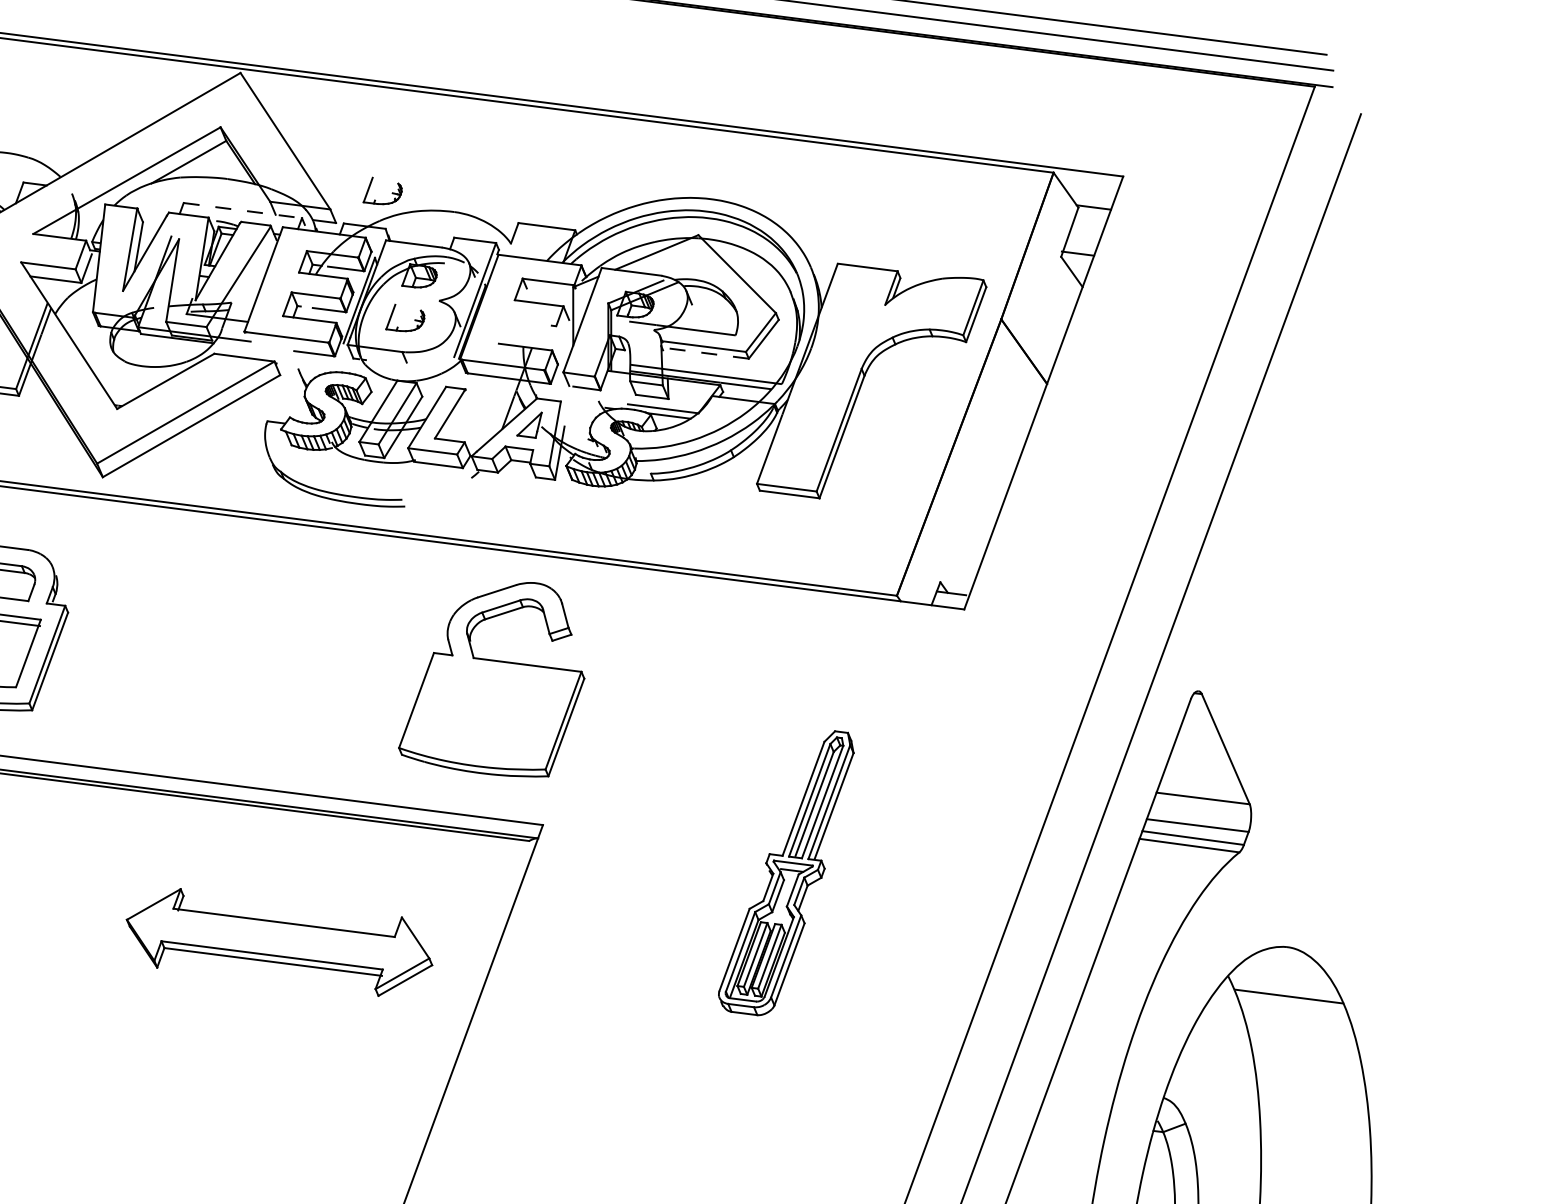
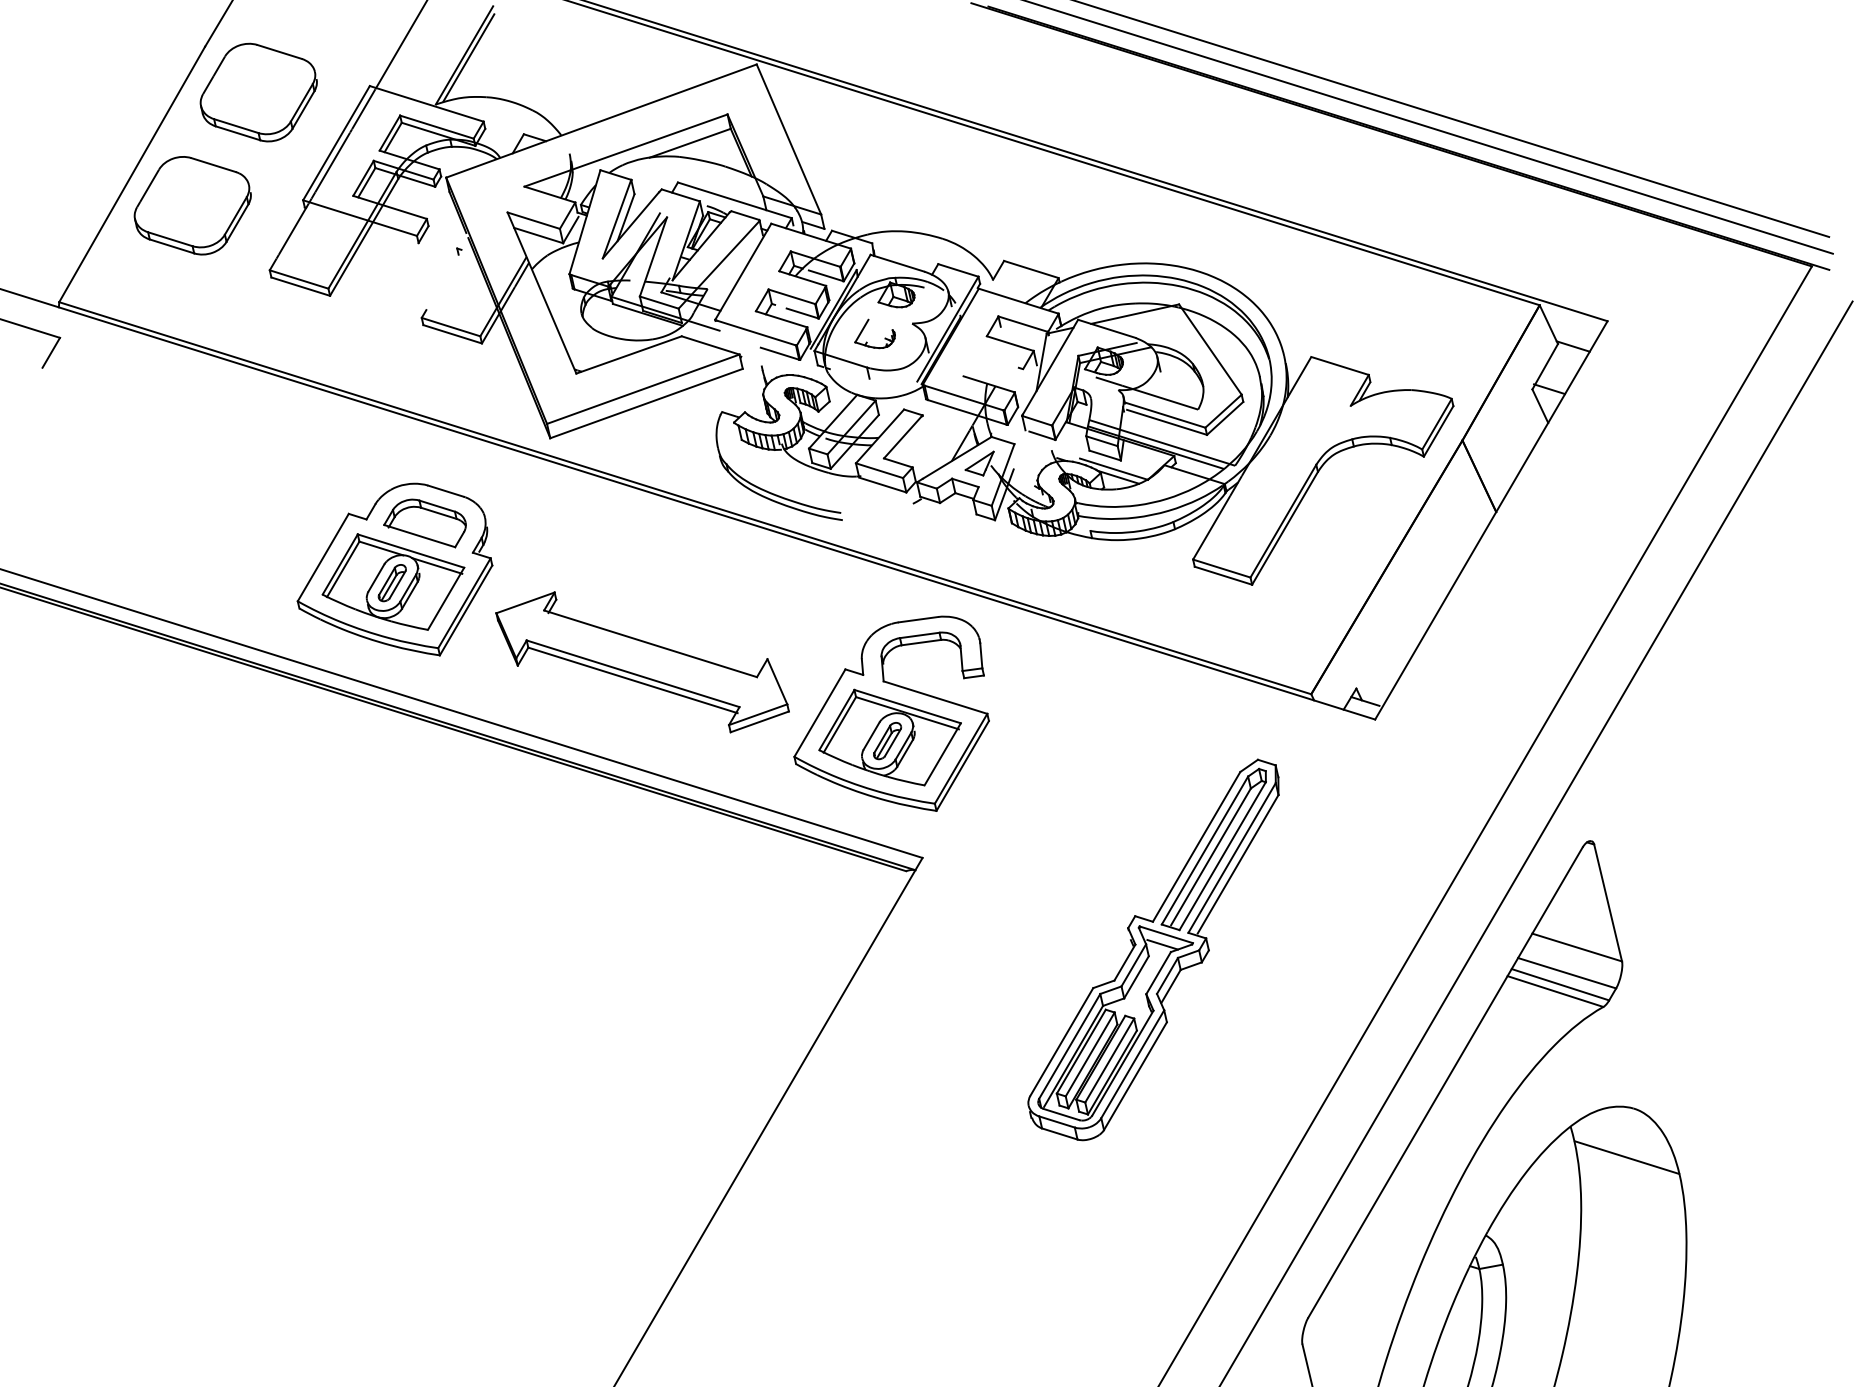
part: (371, 185) -> (865, 198), removed
line: (242, 210) -> (734, 200), dashed -> solid
line: (707, 353) -> (1167, 422), dashed -> solid
part: (489, 712) -> (889, 737), added
part: (786, 874) -> (1153, 949), size x1.43
part: (279, 942) -> (642, 662), moved

